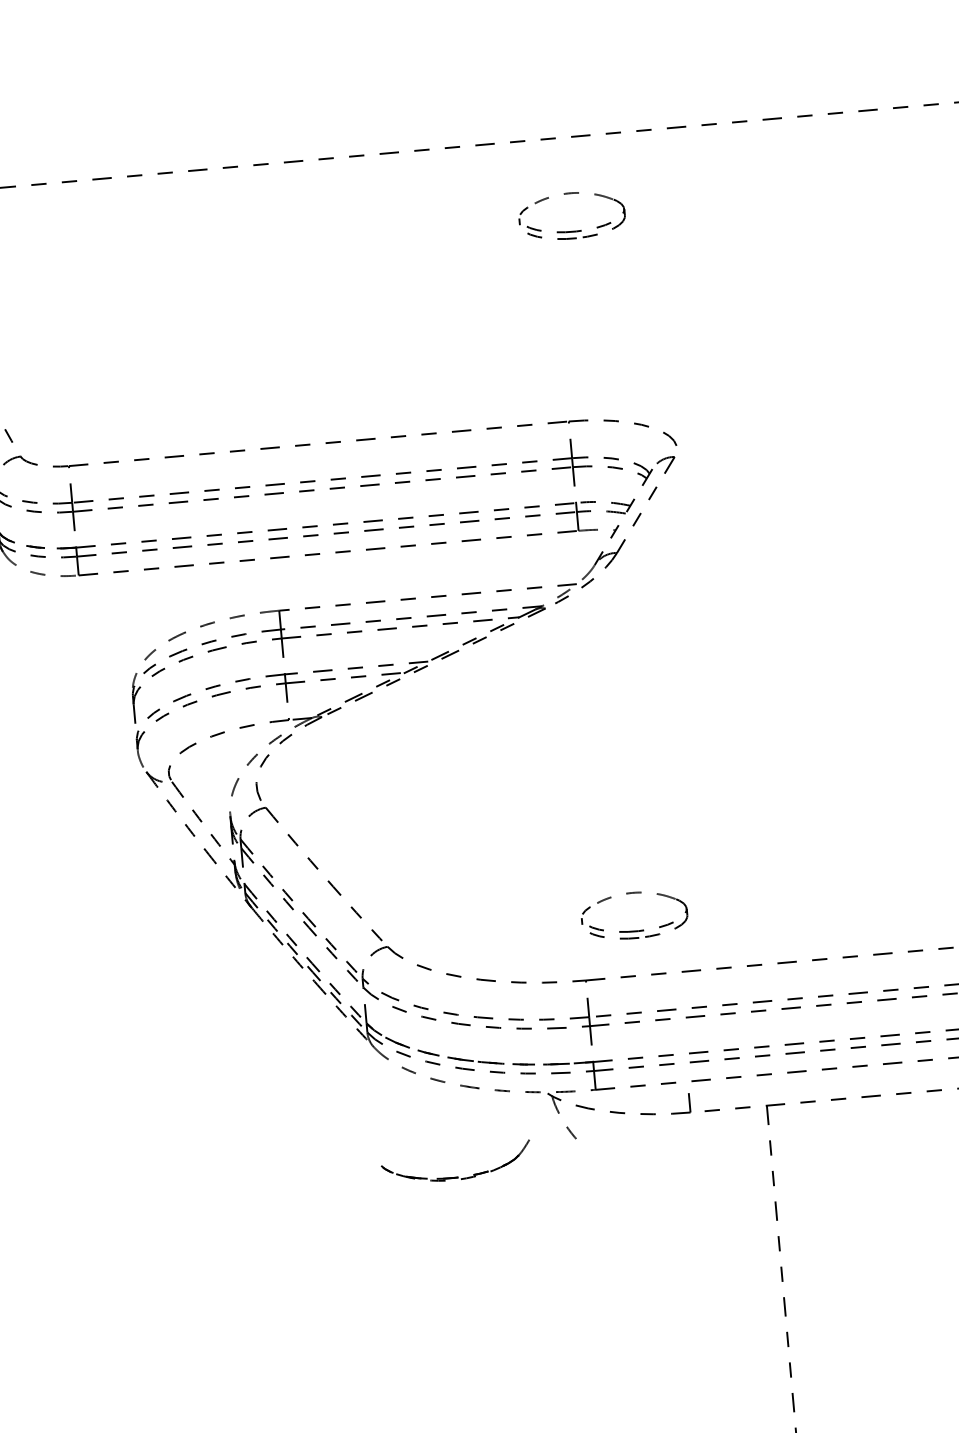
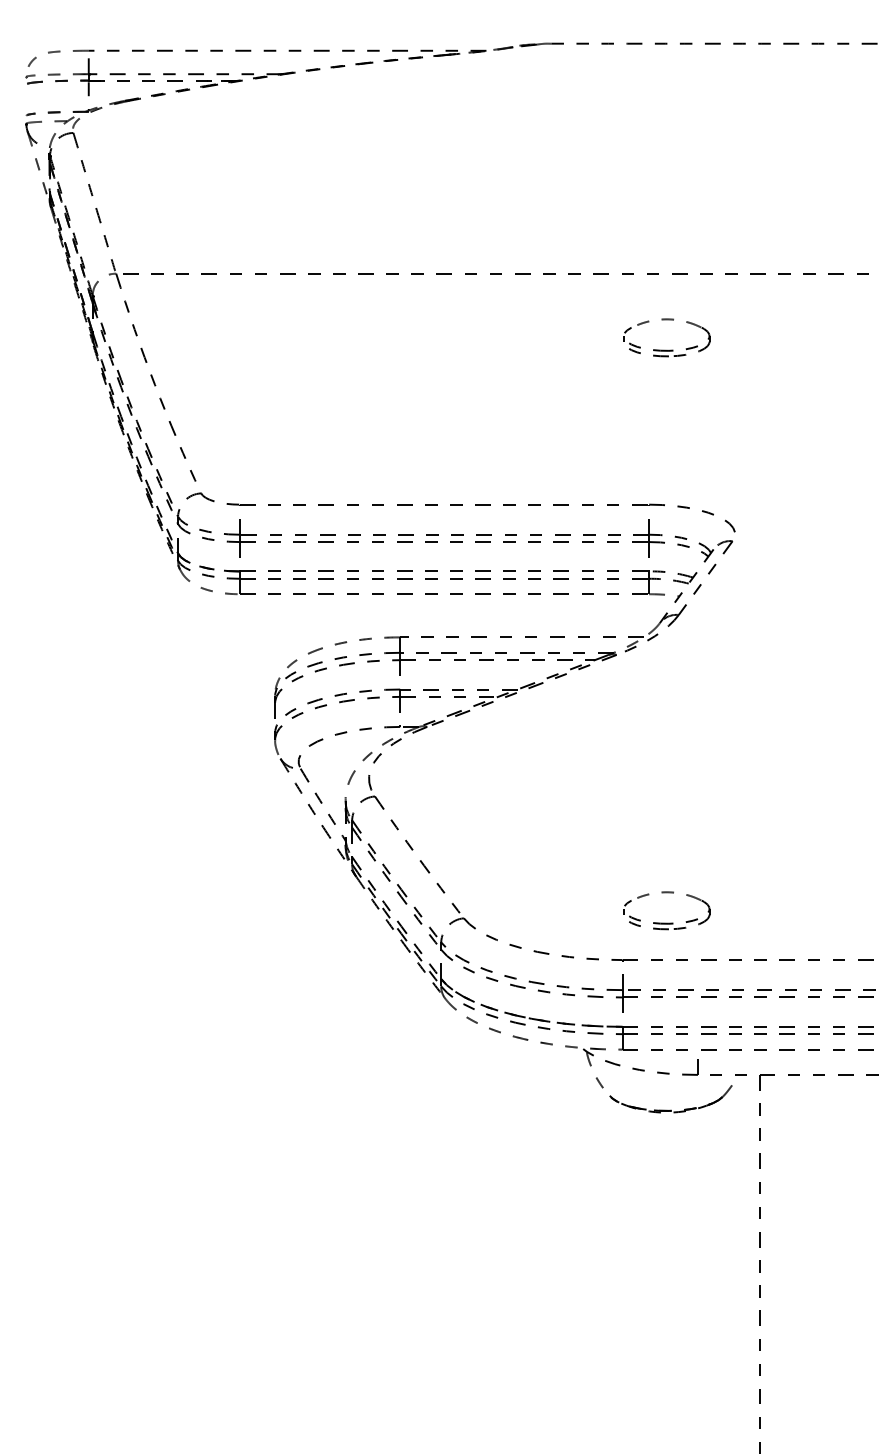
part: (456, 1175) -> (670, 1109), moved

